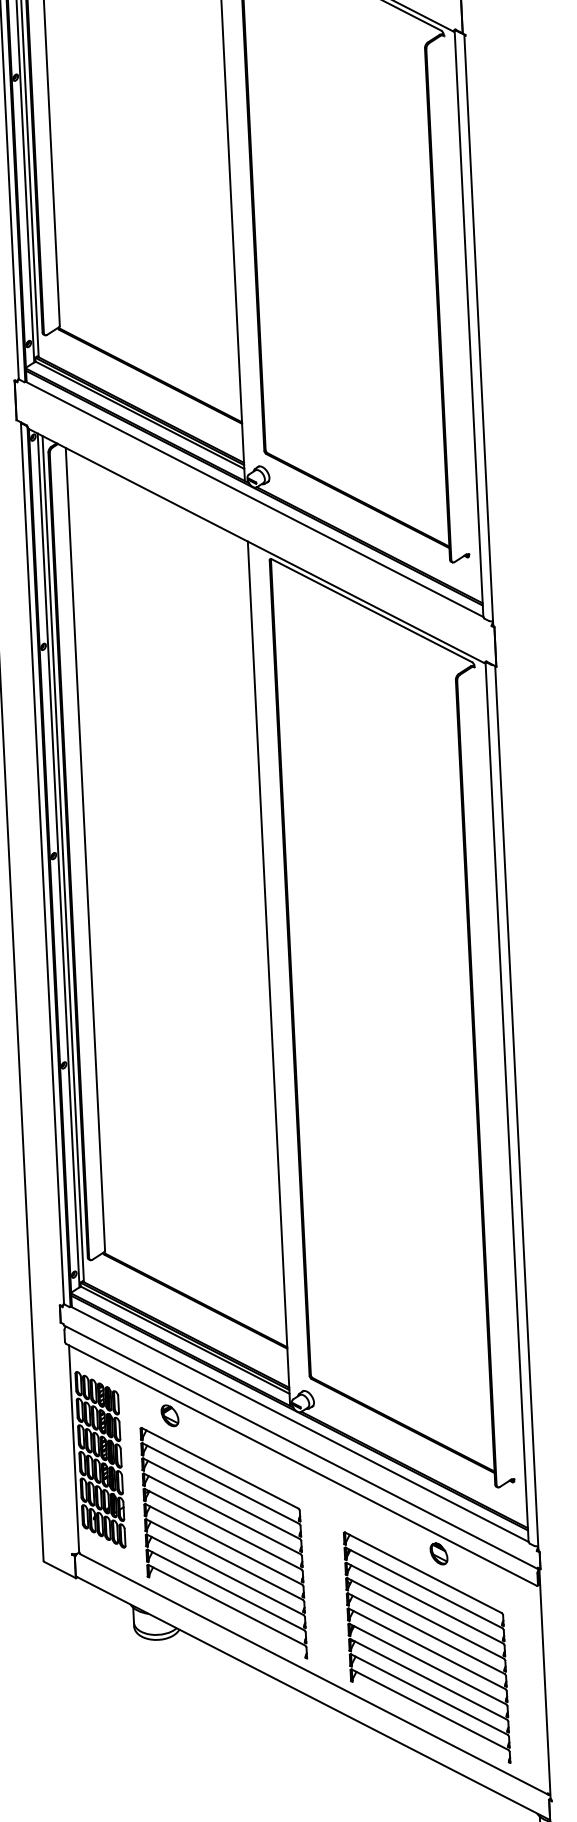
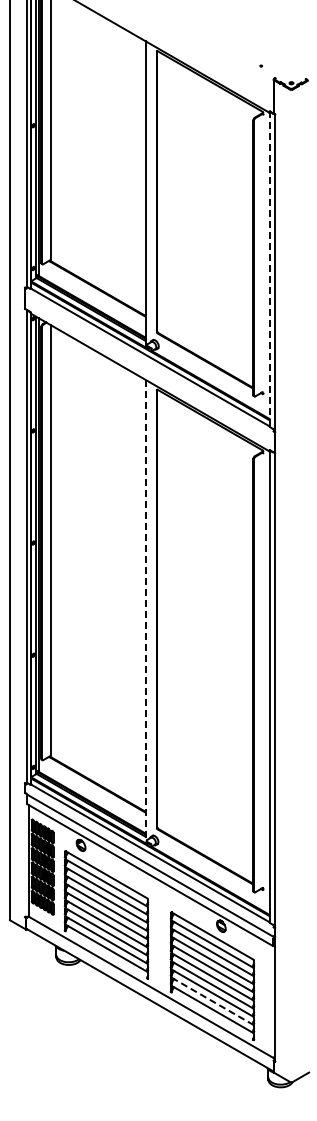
line: (468, 324) -> (269, 269), solid -> dashed
line: (268, 973) -> (145, 611), solid -> dashed
line: (429, 1694) -> (212, 1001), solid -> dashed

